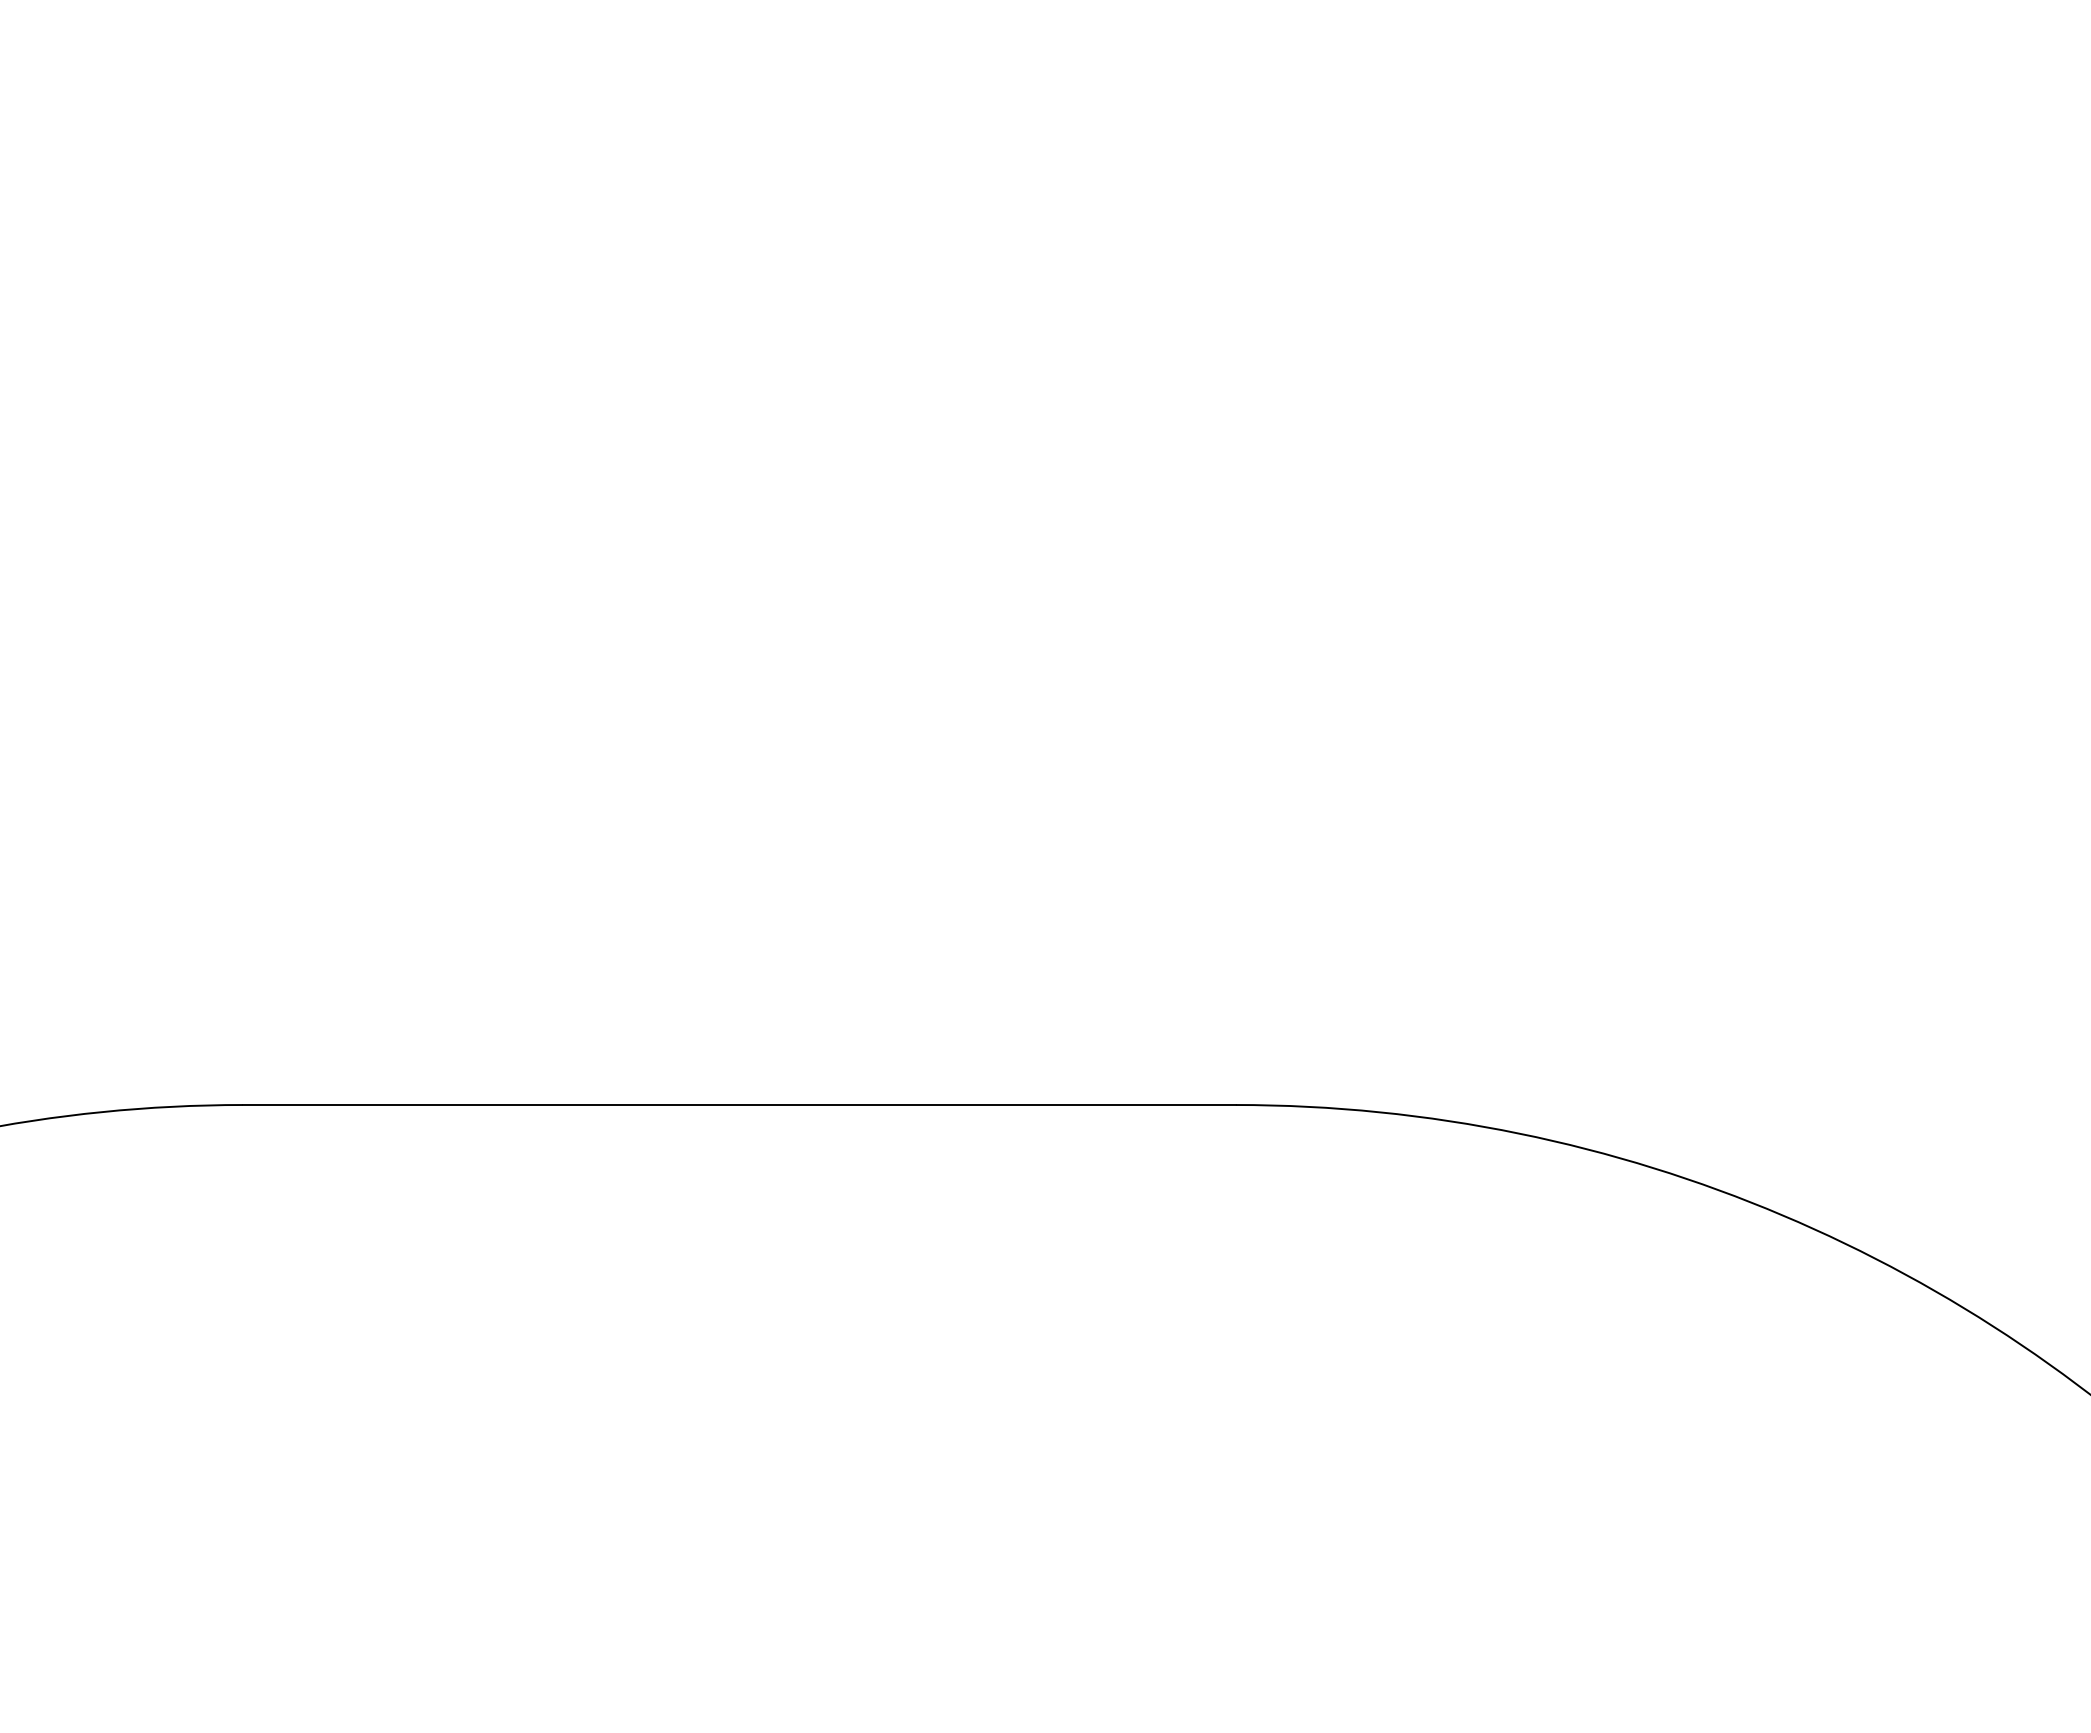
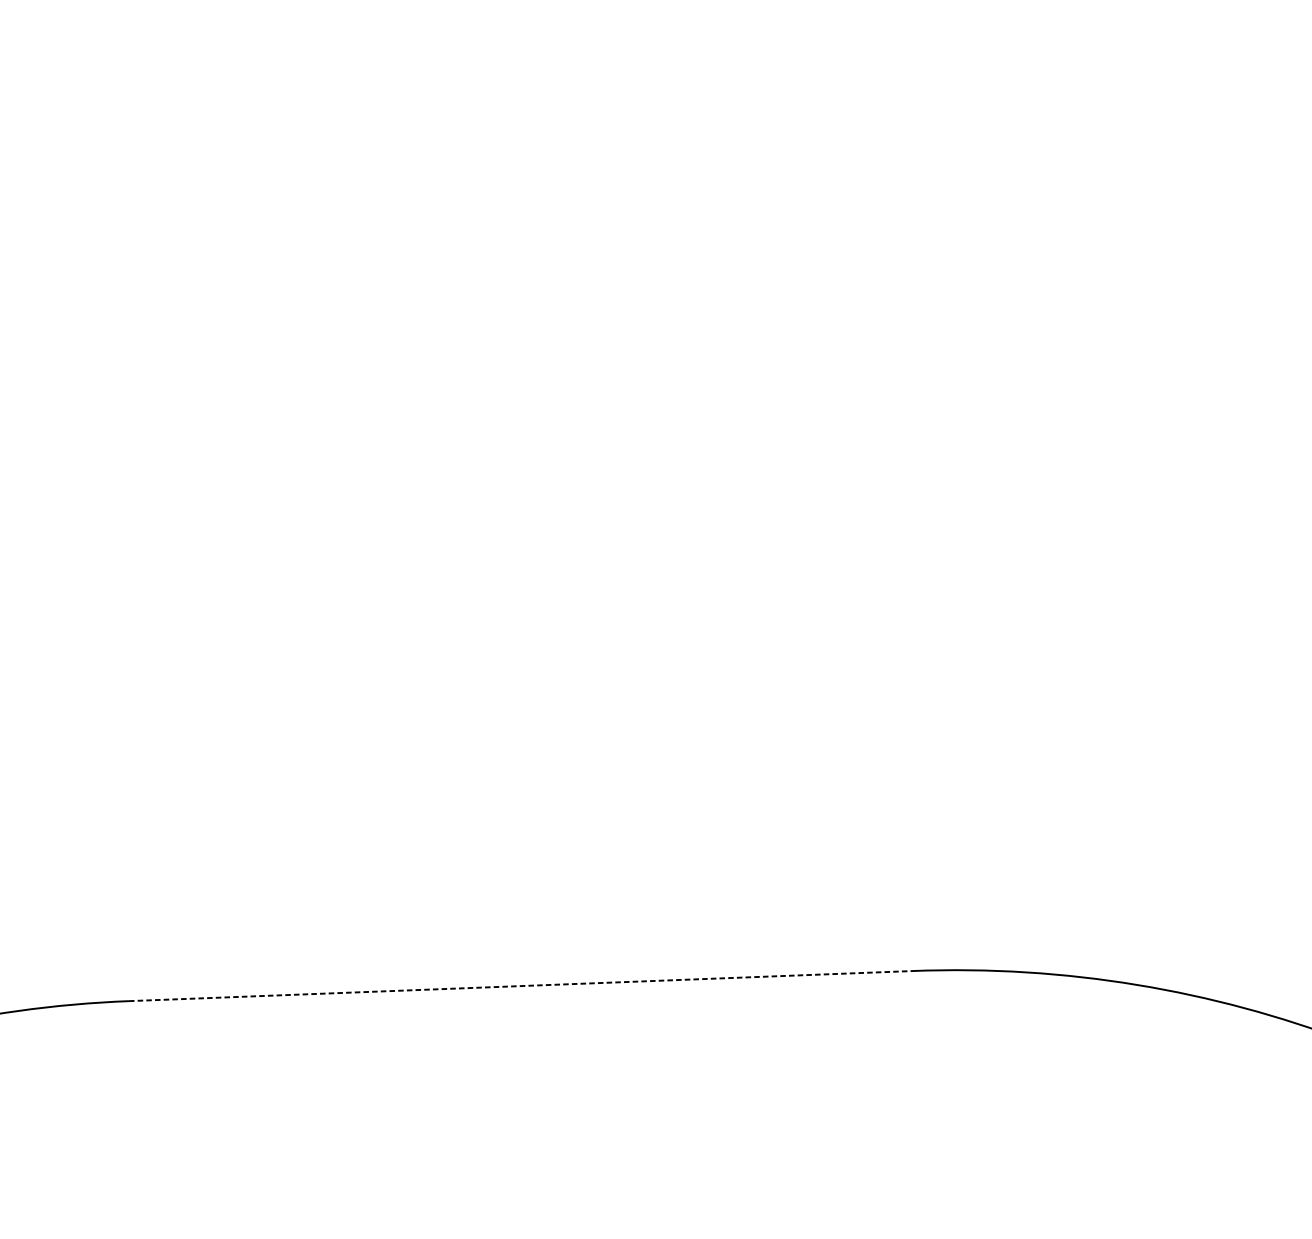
line: (739, 1105) -> (521, 986), solid -> dashed

